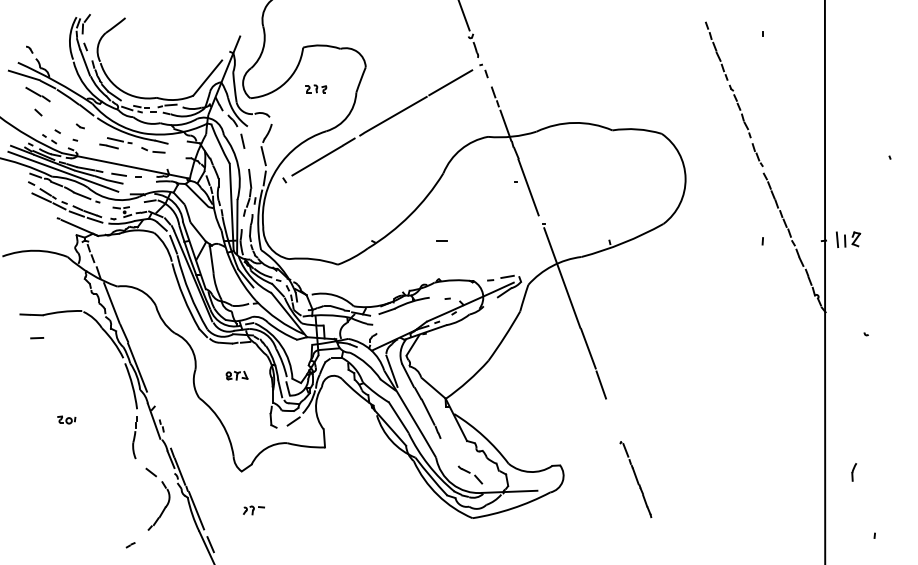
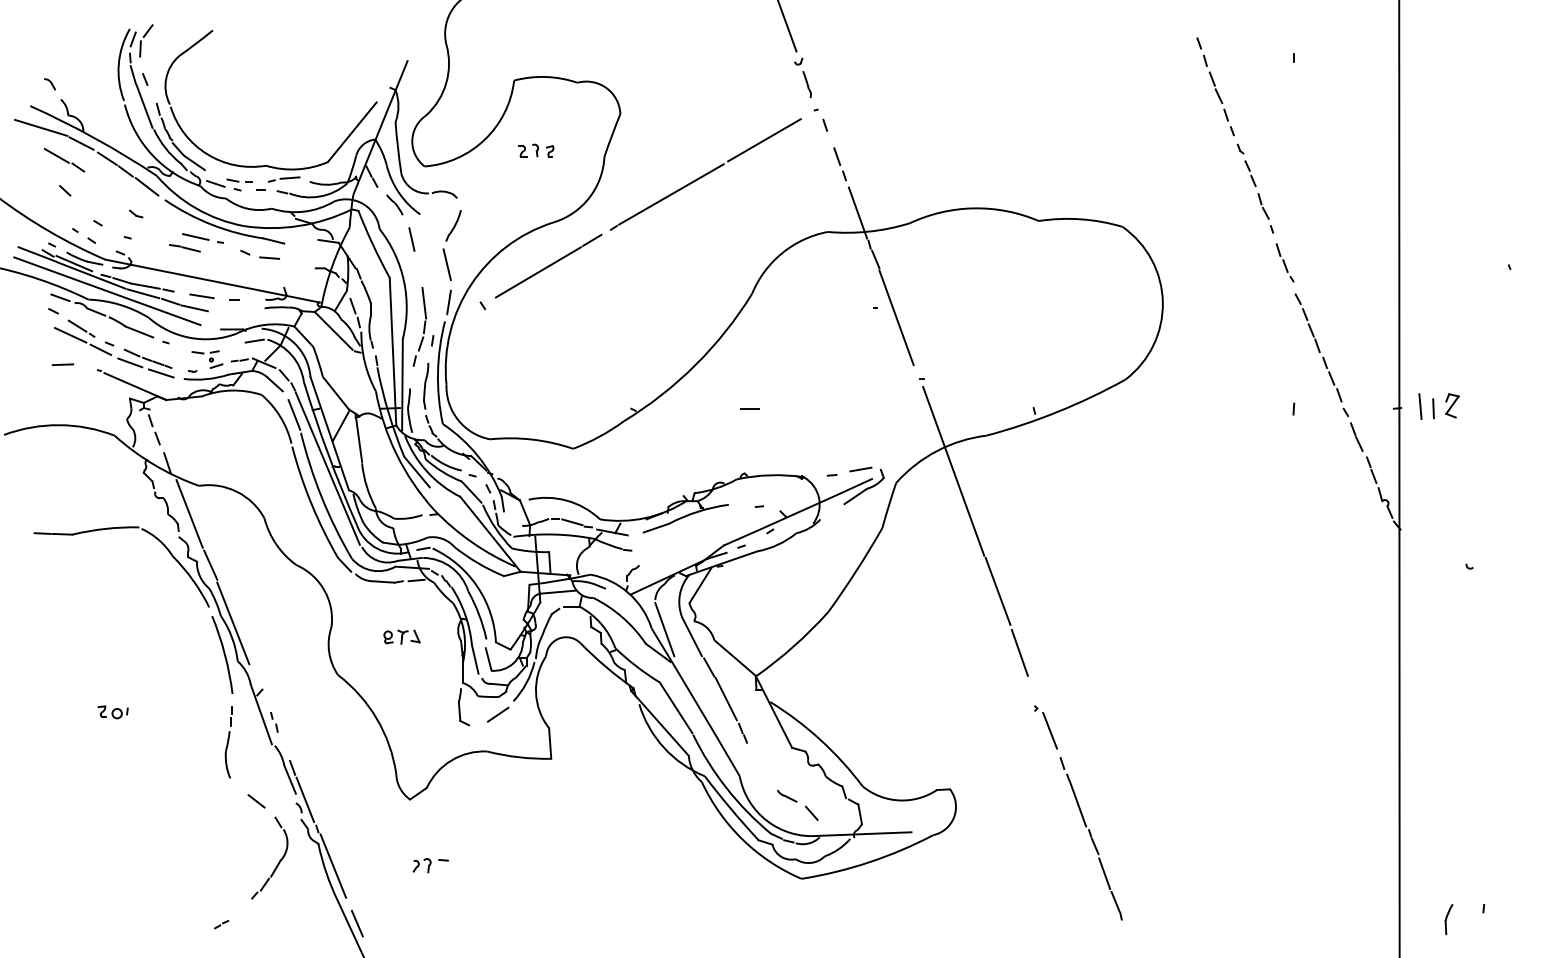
line: (37, 338) -> (63, 365), moved
part: (854, 472) -> (1449, 920), moved
part: (635, 479) -> (1077, 813), size x1.67

